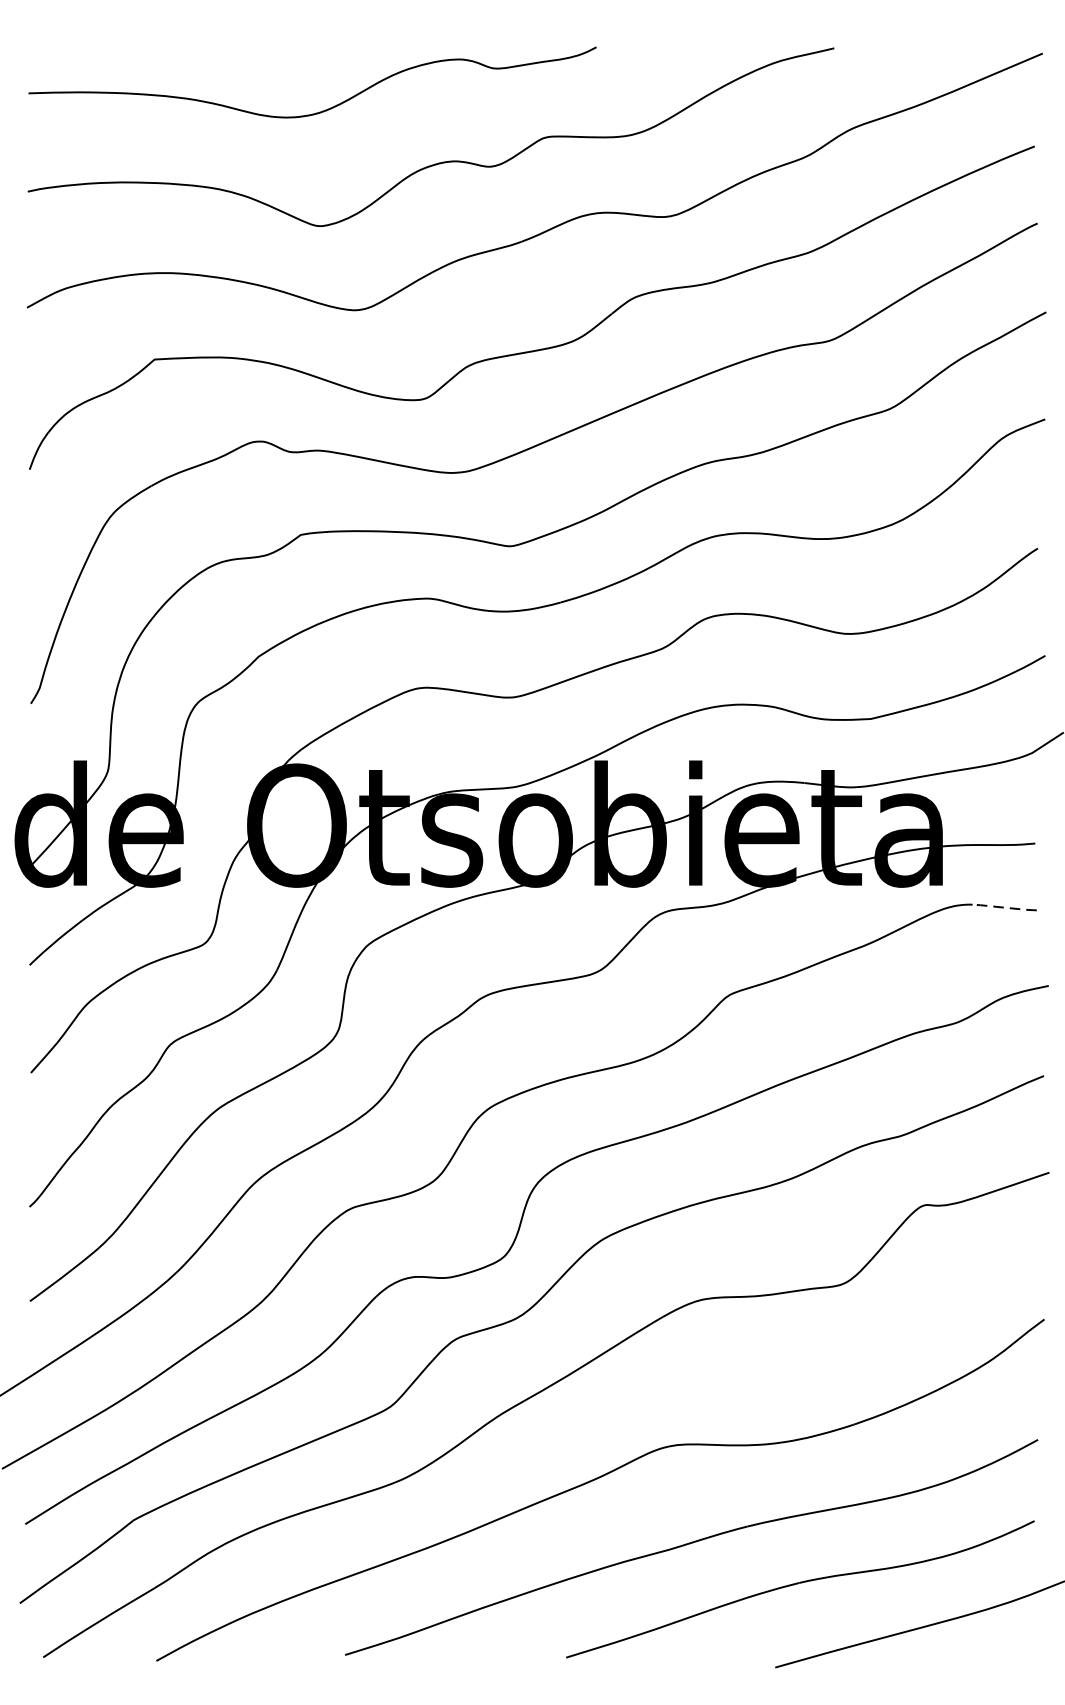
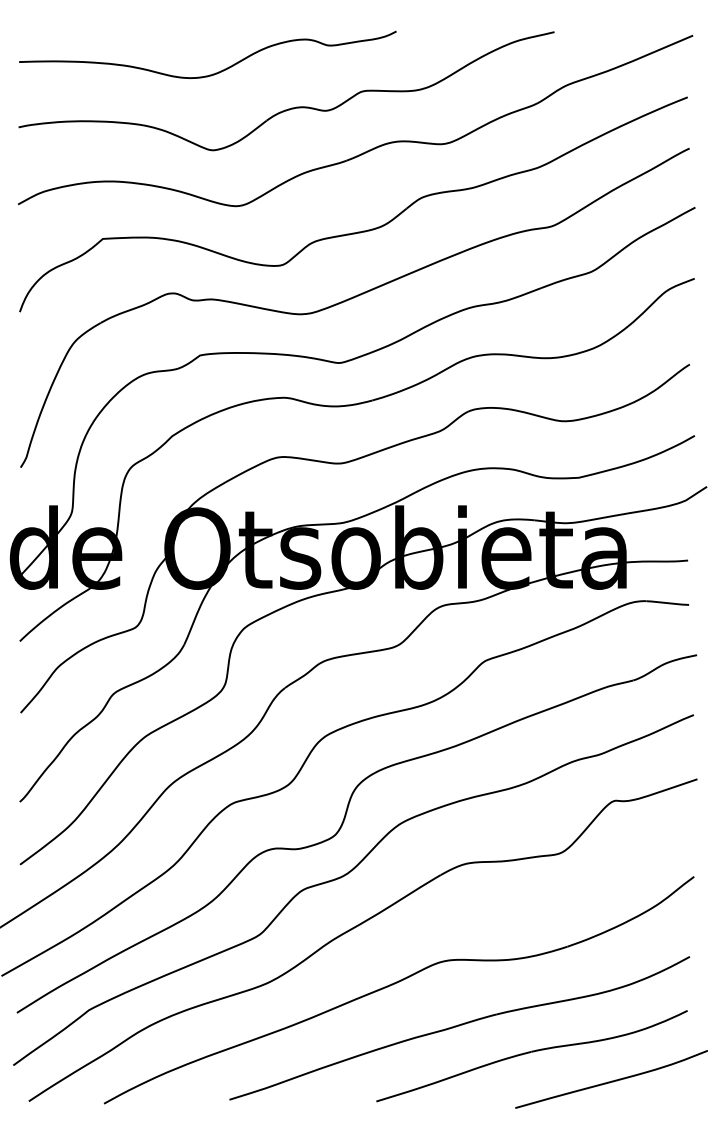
line: (1004, 908) -> (667, 603), dashed -> solid

